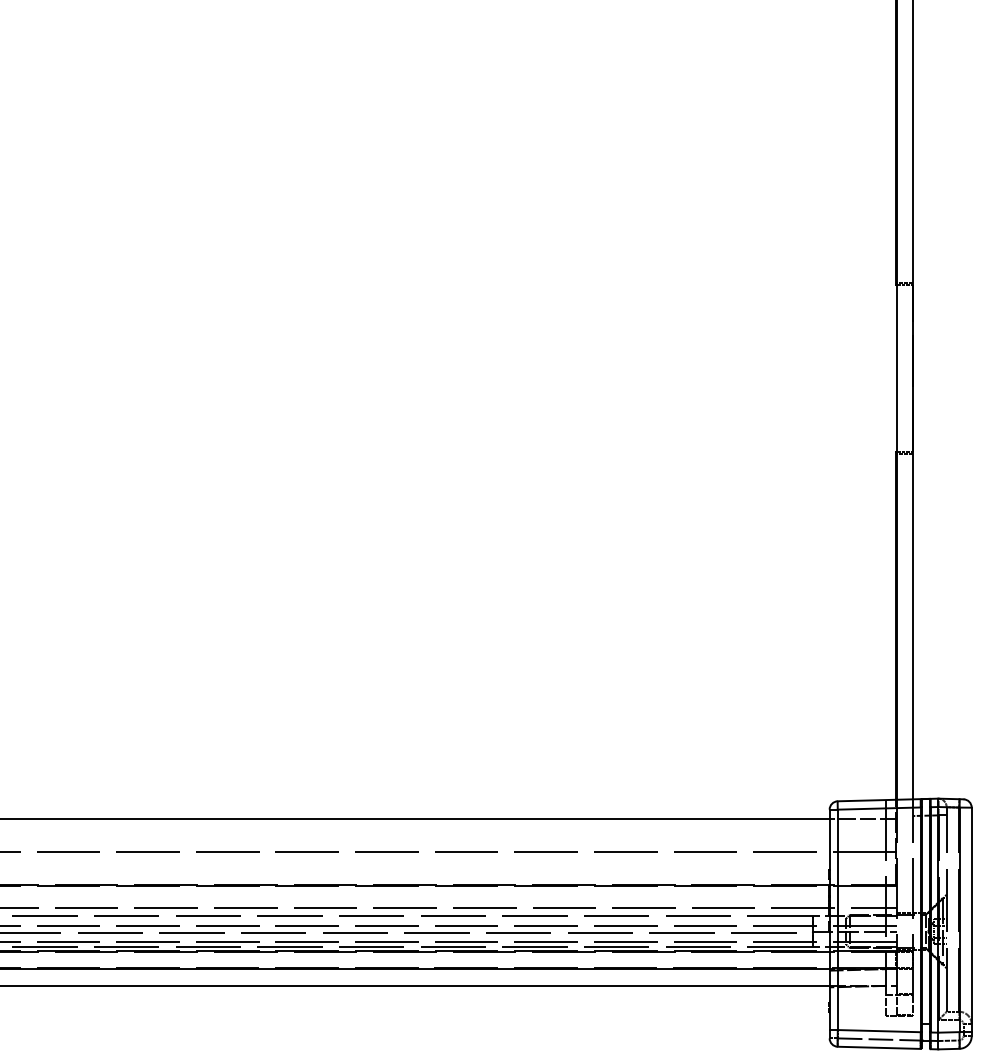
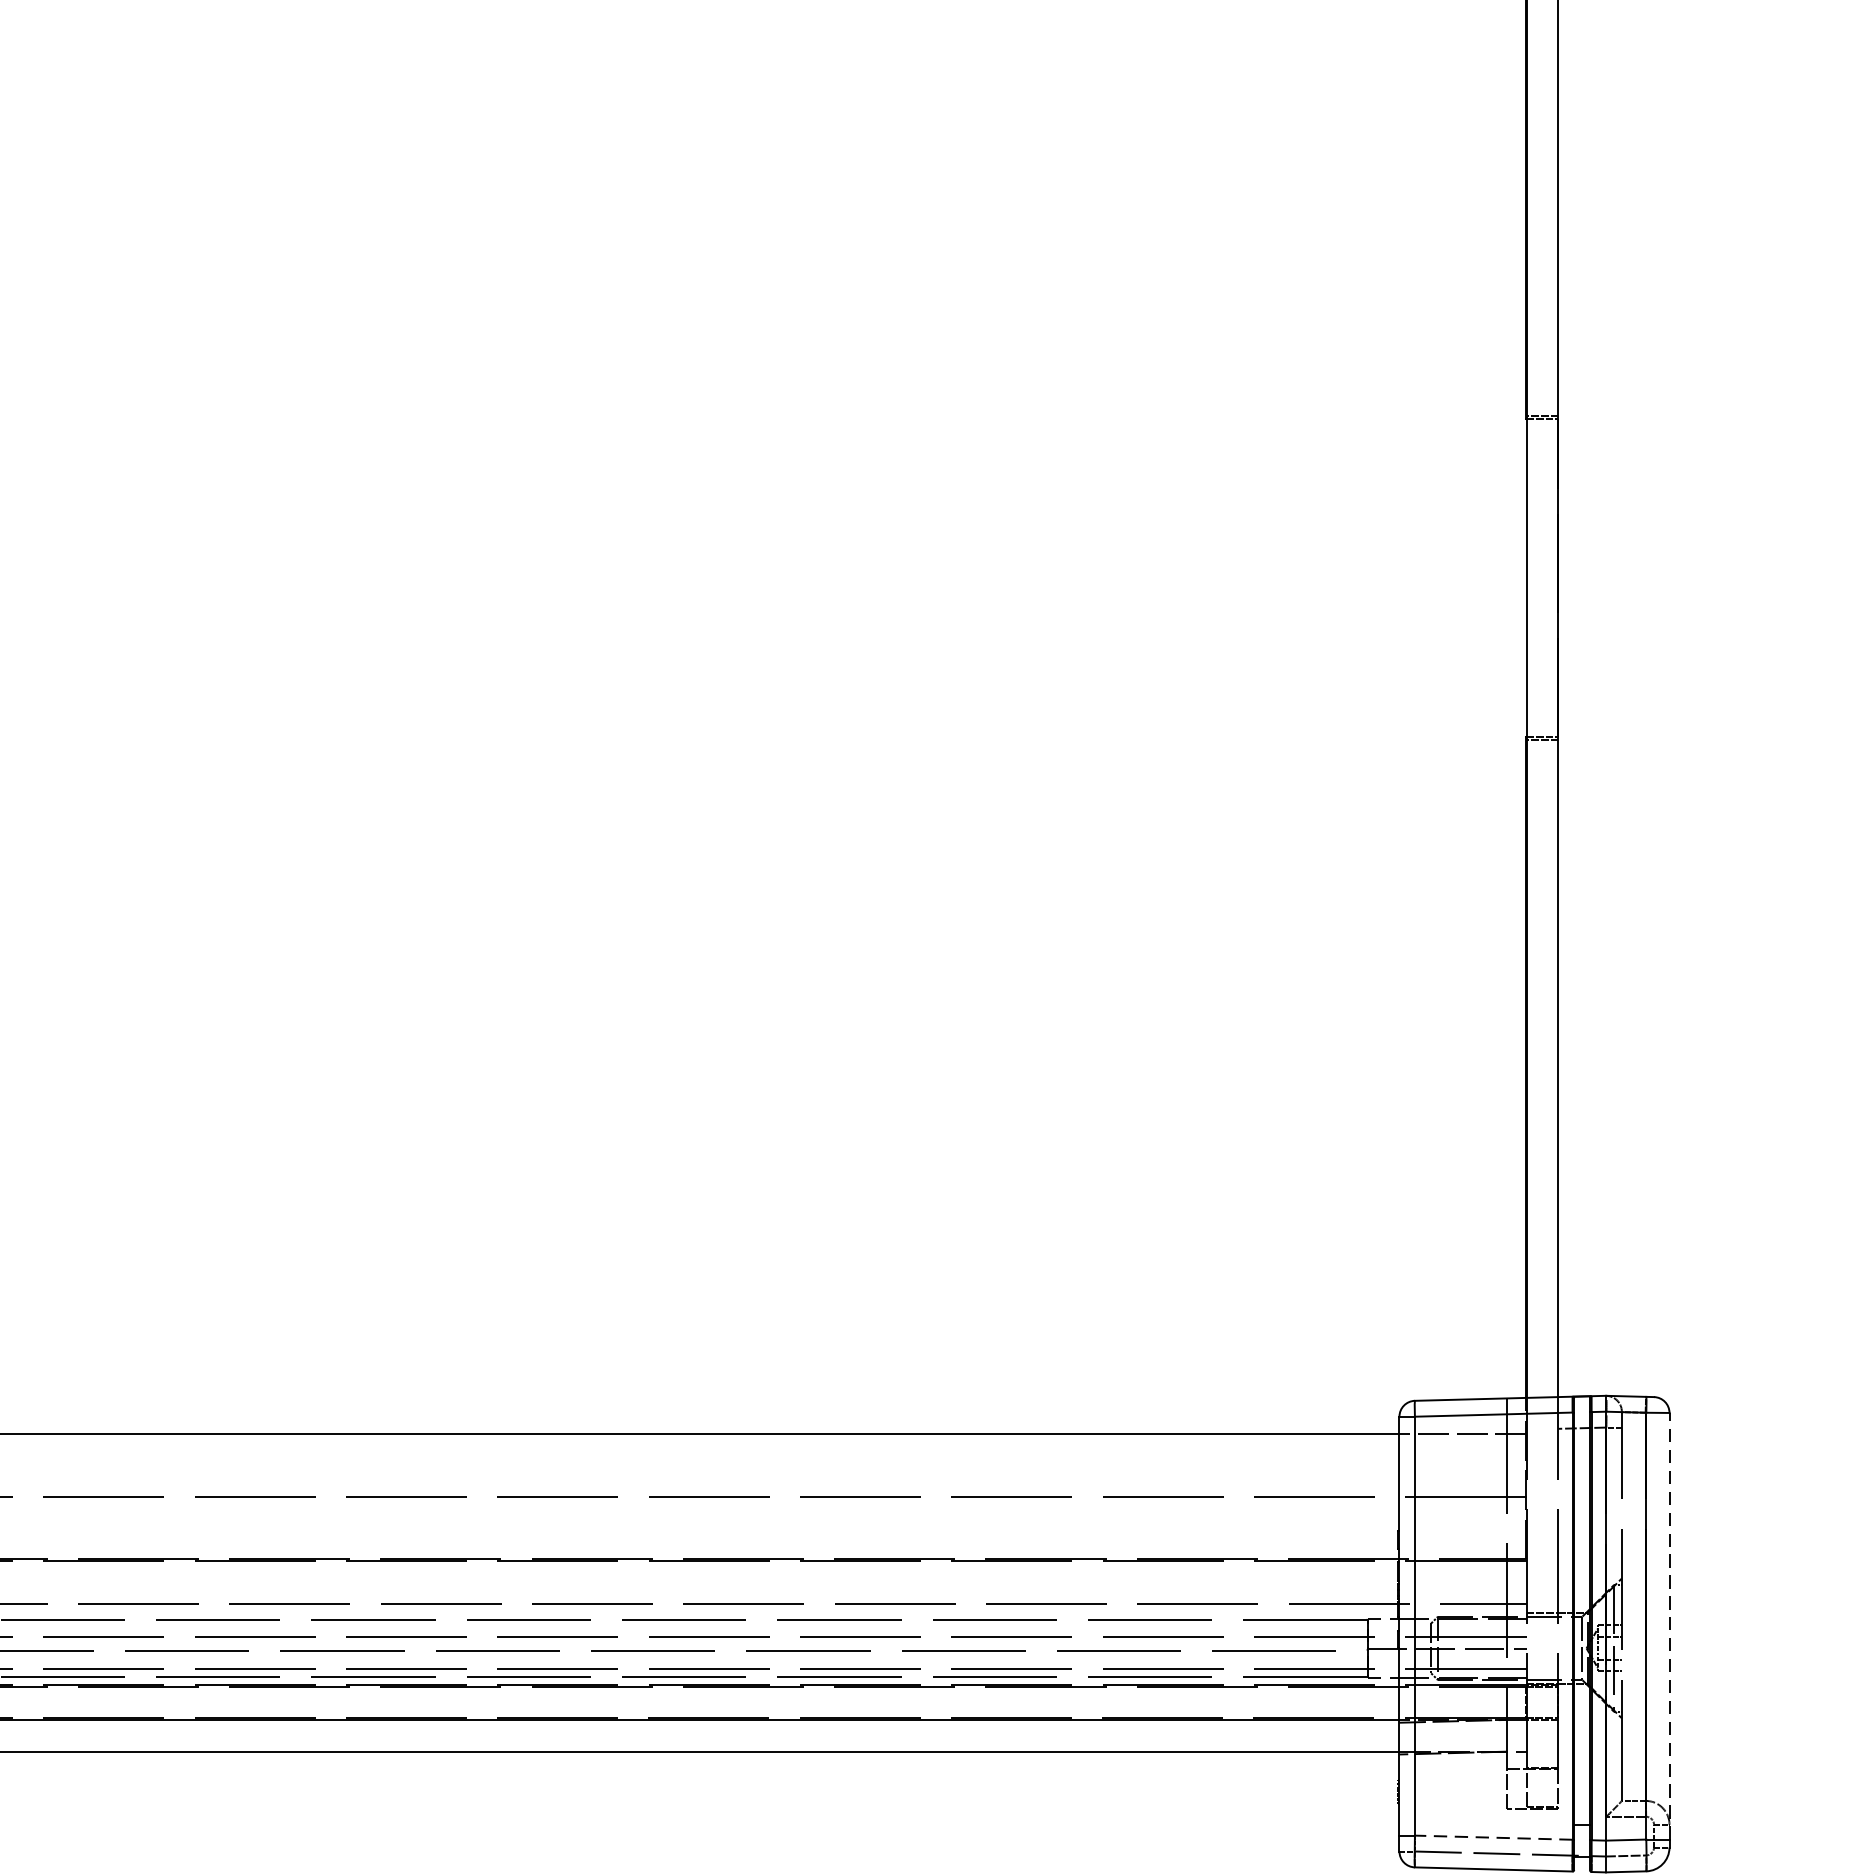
line: (971, 919) -> (1669, 1625), solid -> dashed
line: (878, 1031) -> (1492, 1838), solid -> dashed

